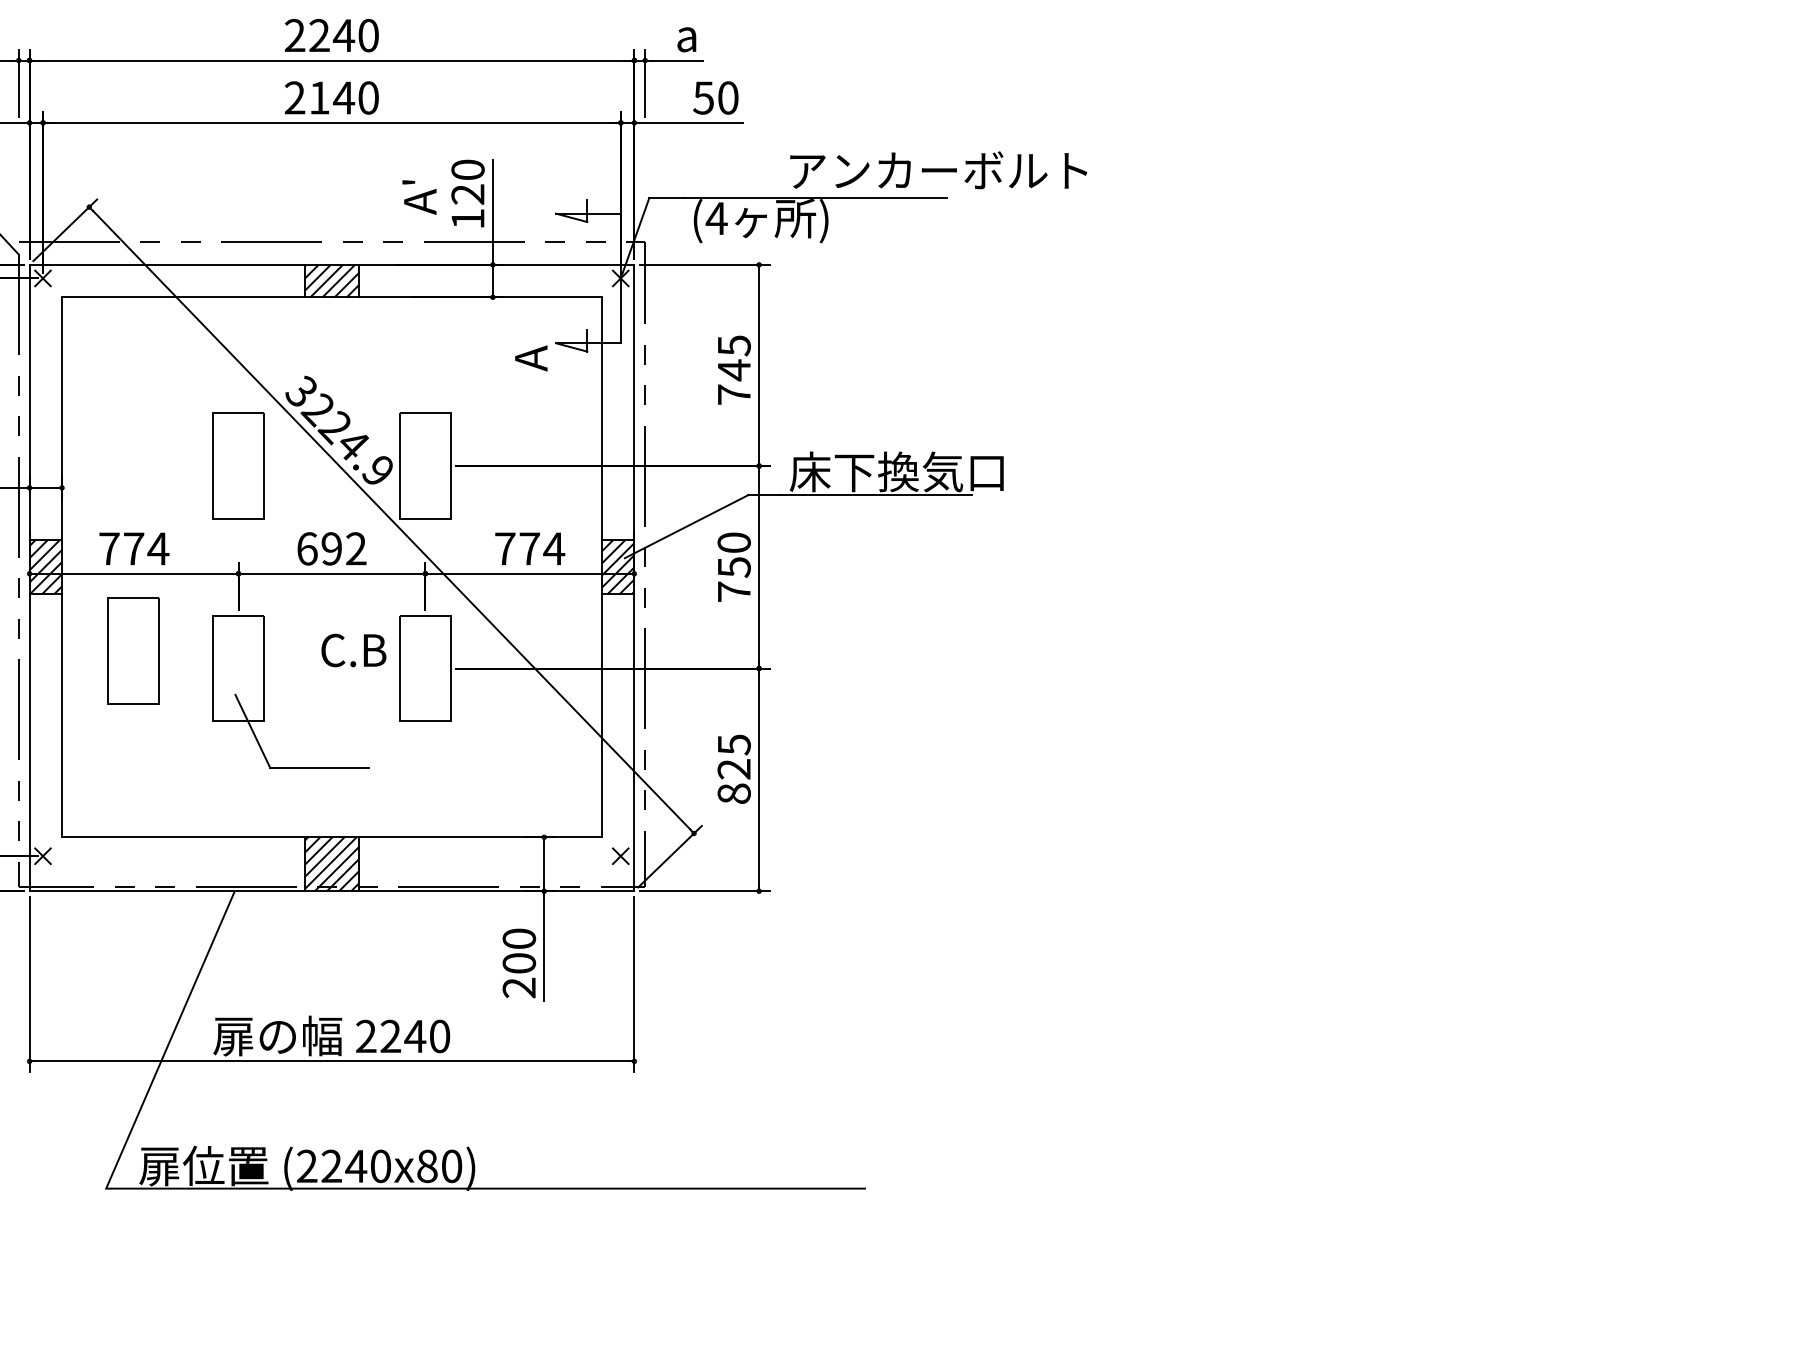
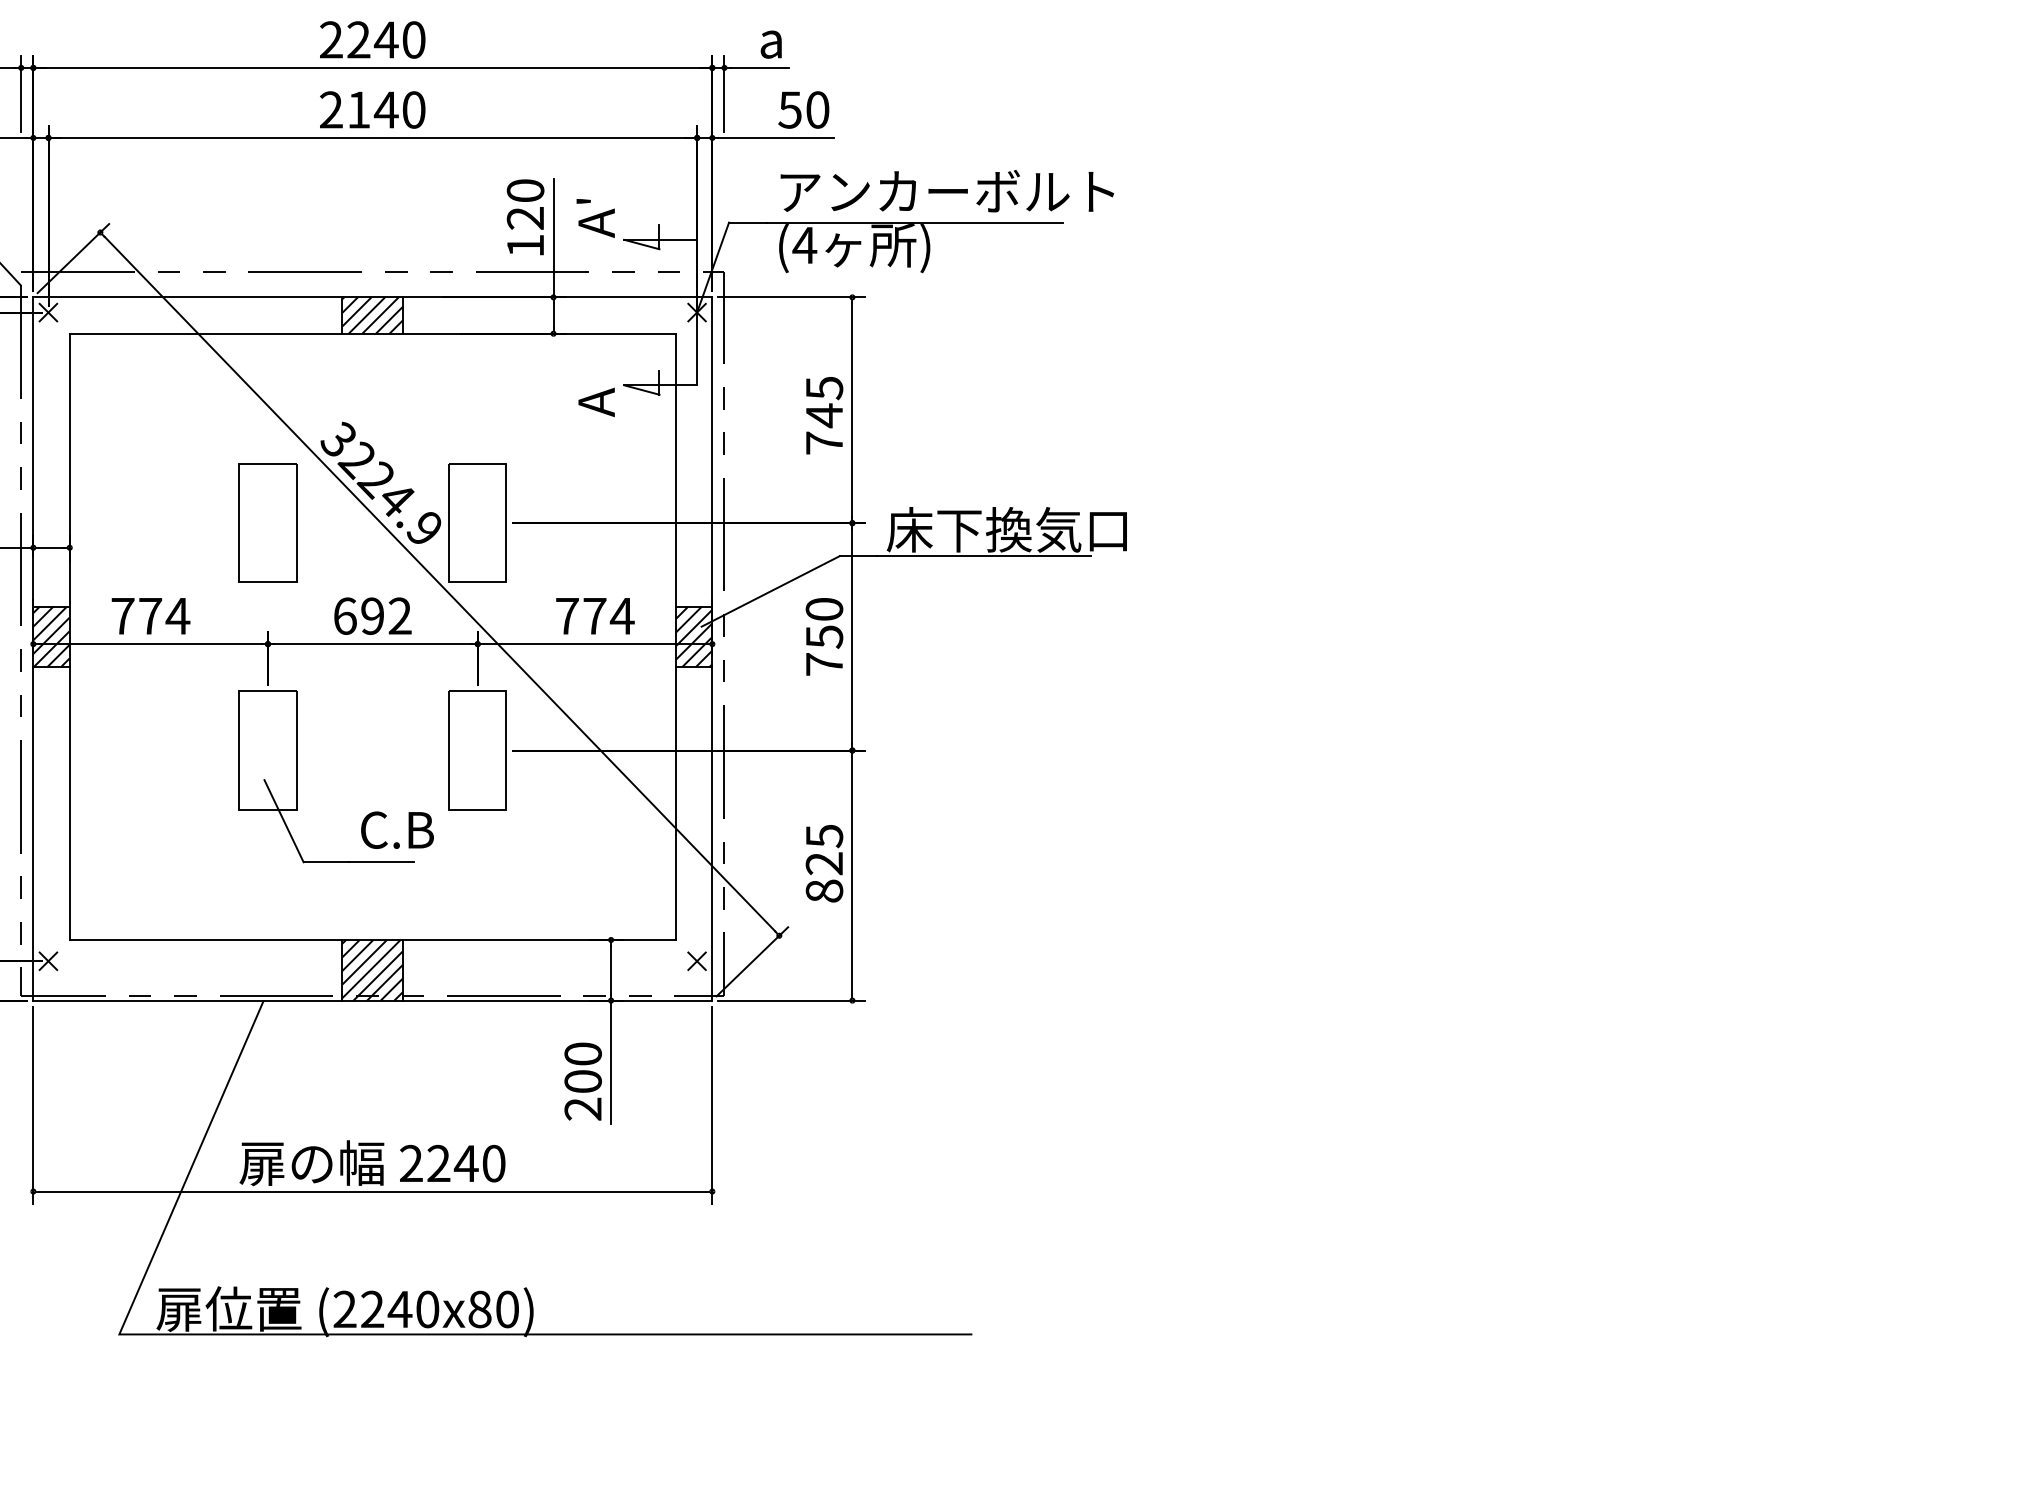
text: (938, 170) -> (947, 191), moved
text: (419, 197) -> (595, 218), moved
part: (133, 650) -> (150, 730), removed
text: (353, 650) -> (397, 830), moved

